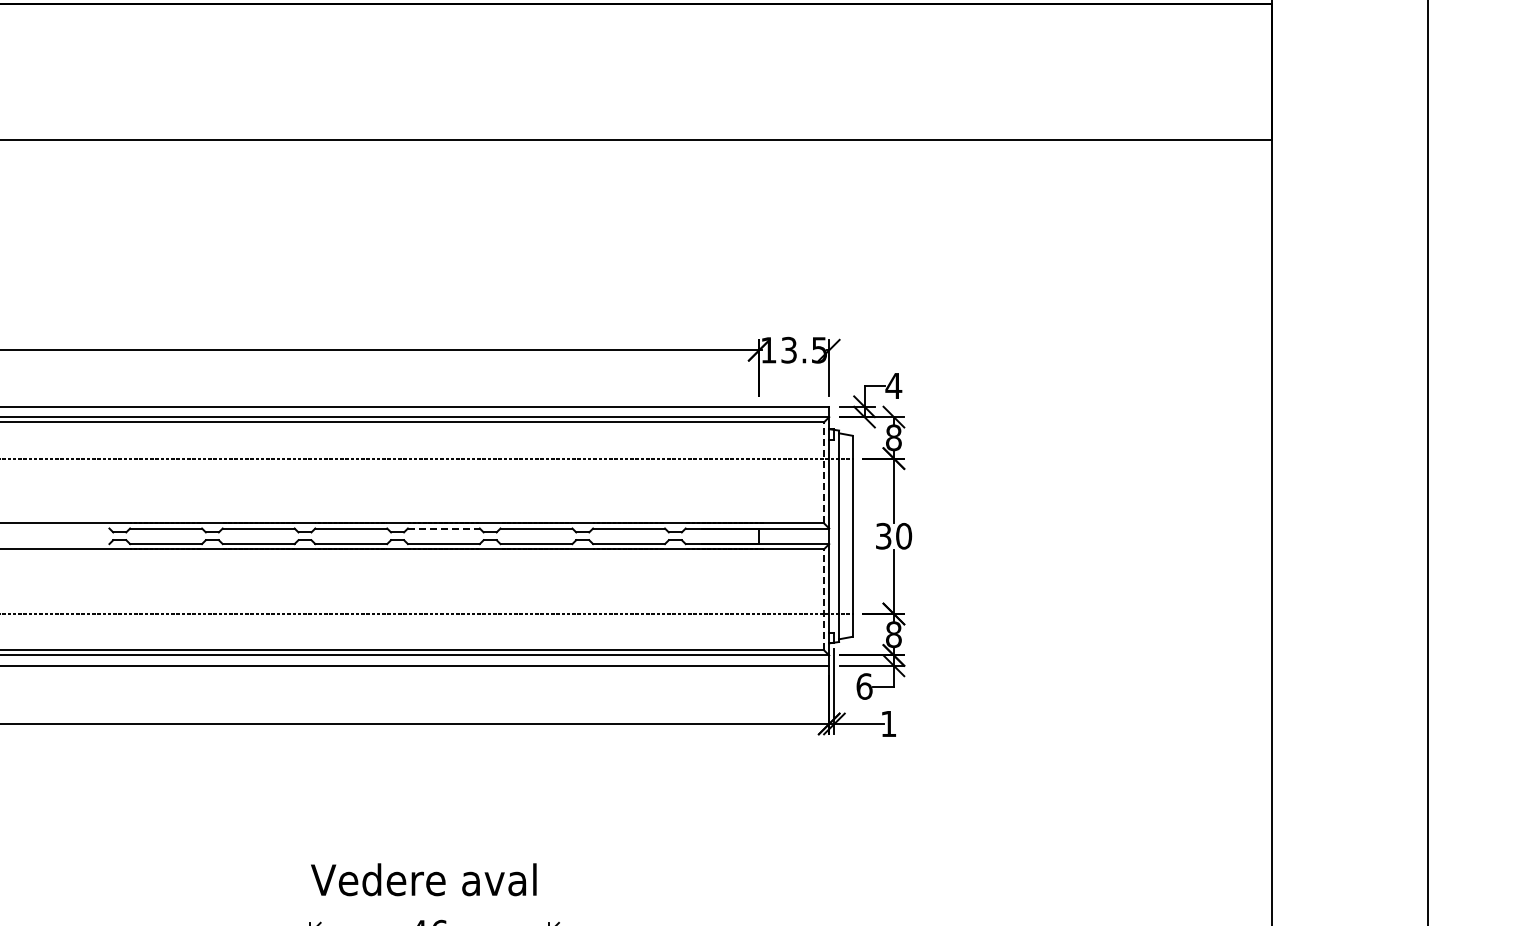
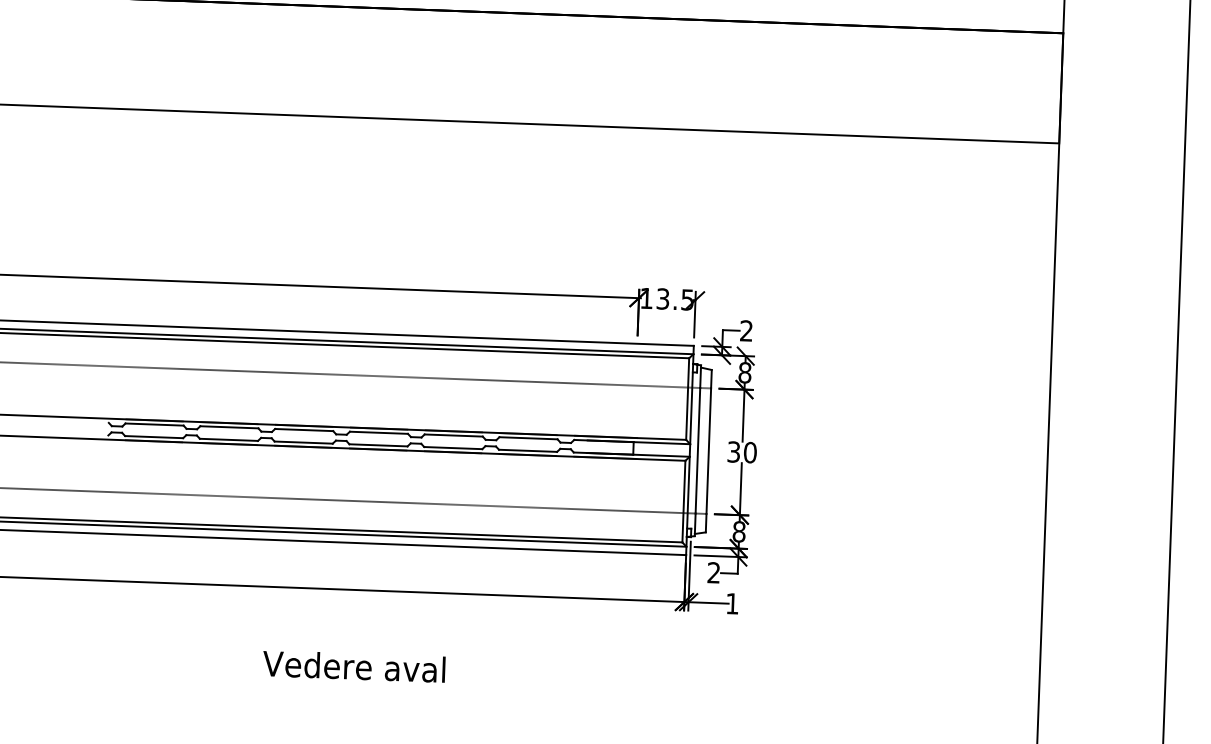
text: (893, 385) -> (746, 330), 4 -> 2
line: (824, 472) -> (688, 398), dashed -> solid
line: (443, 528) -> (378, 432), dashed -> solid
line: (824, 599) -> (684, 501), dashed -> solid
text: (864, 686) -> (713, 572), 6 -> 2
text: (423, 879) -> (353, 666), moved

